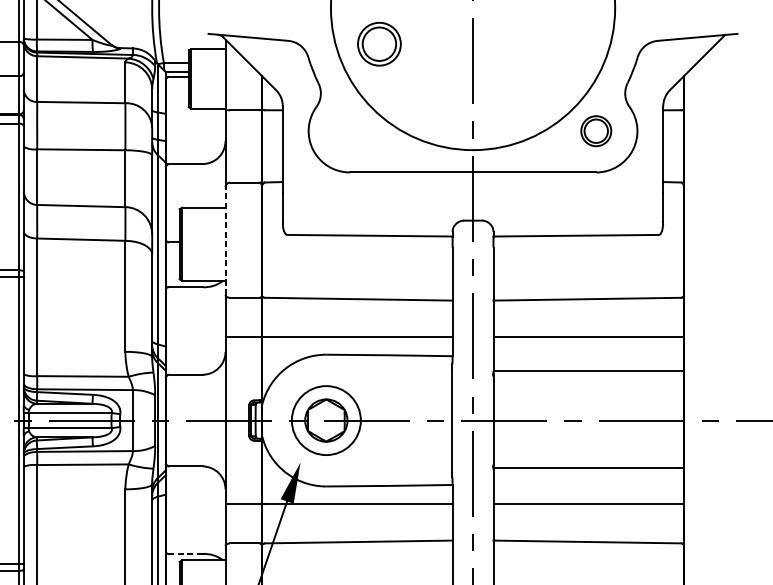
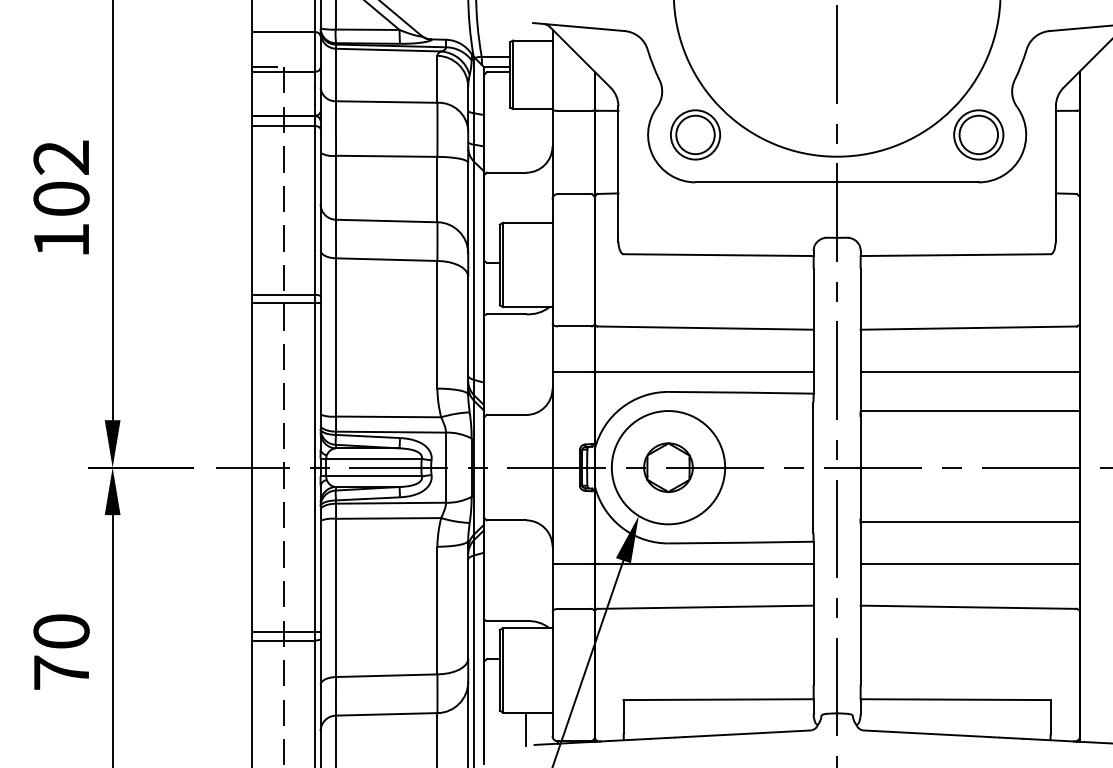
part: (379, 43) -> (695, 134), moved
part: (595, 130) -> (978, 134), size x1.43
line: (225, 240) -> (552, 260), dashed -> solid
circle: (326, 420) -> (668, 467), size x1.43
line: (185, 554) -> (506, 621), dashed -> solid

